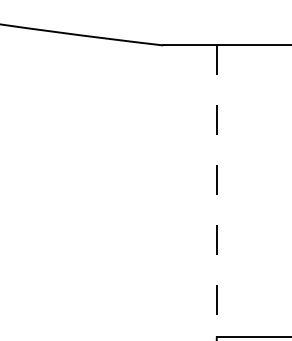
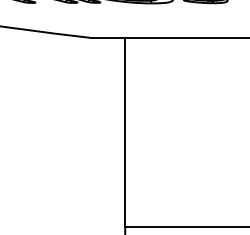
line: (217, 191) -> (125, 132), dashed -> solid

